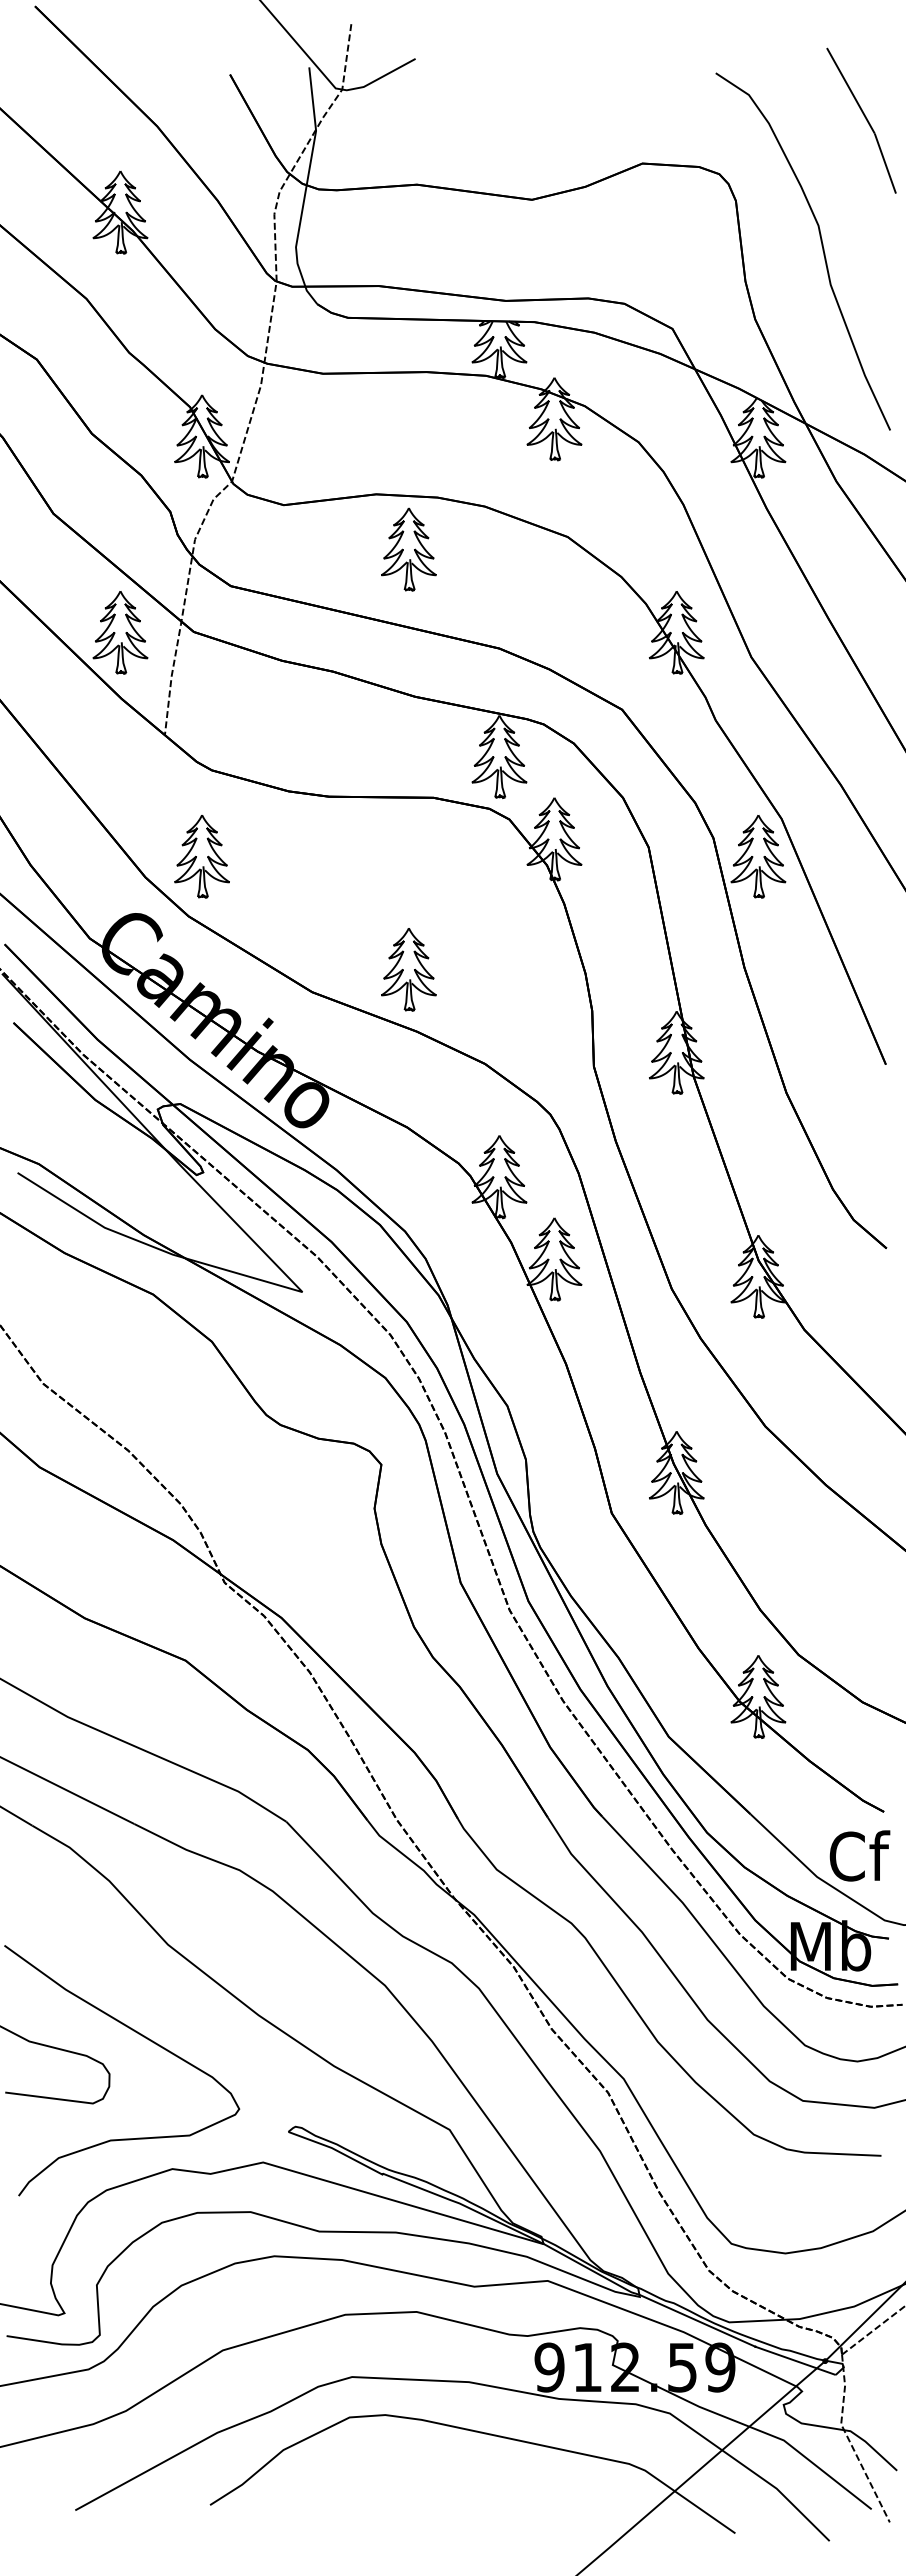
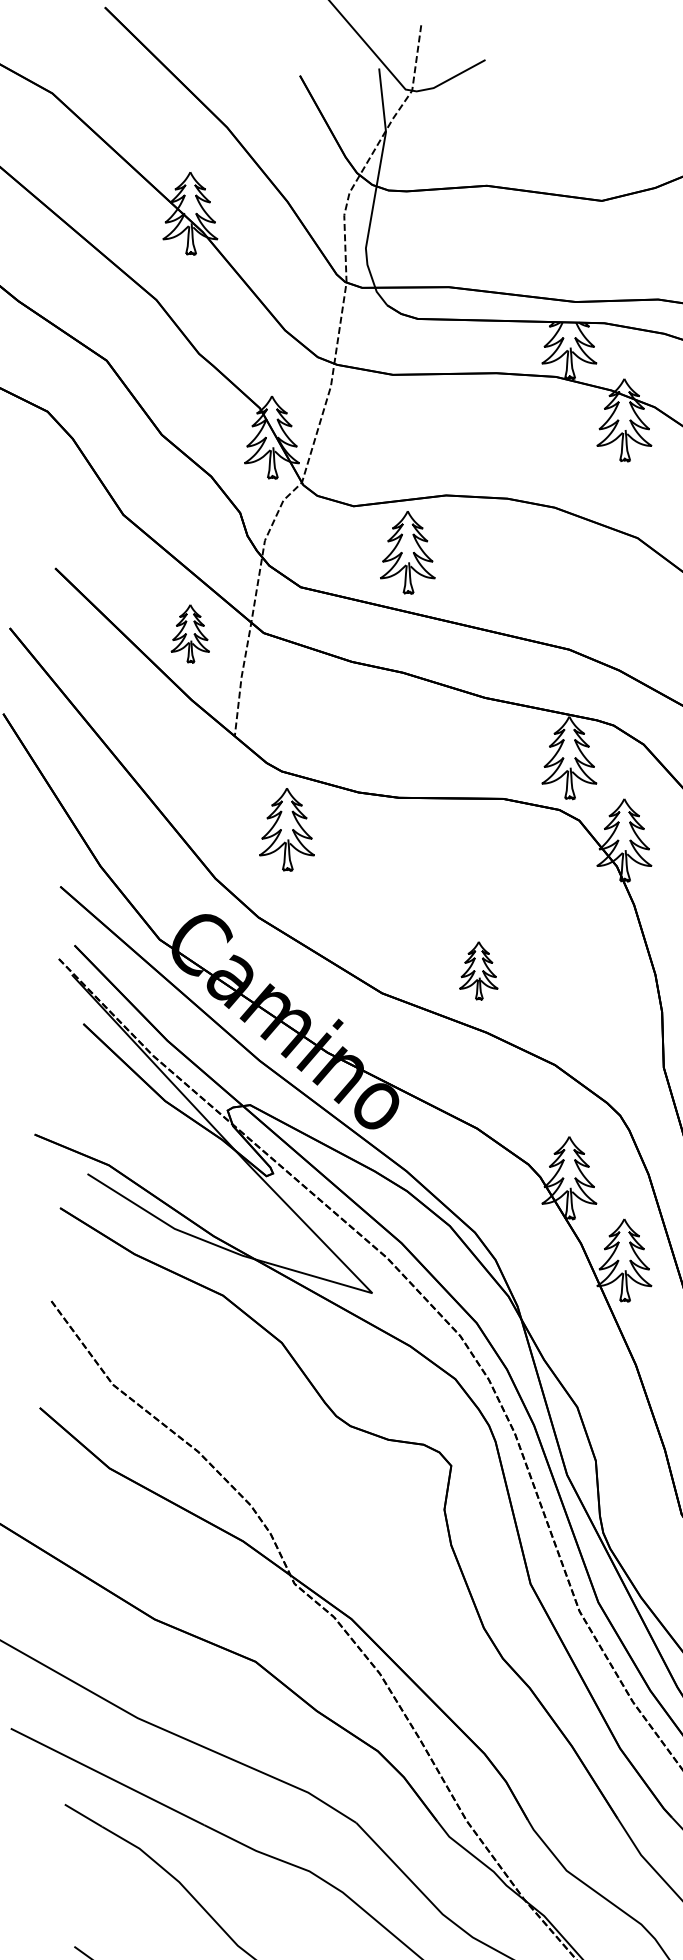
part: (408, 549) -> (407, 552), moved
part: (120, 632) -> (190, 633), size x0.7
part: (201, 856) -> (286, 829), moved
part: (408, 969) -> (478, 970), size x0.7

